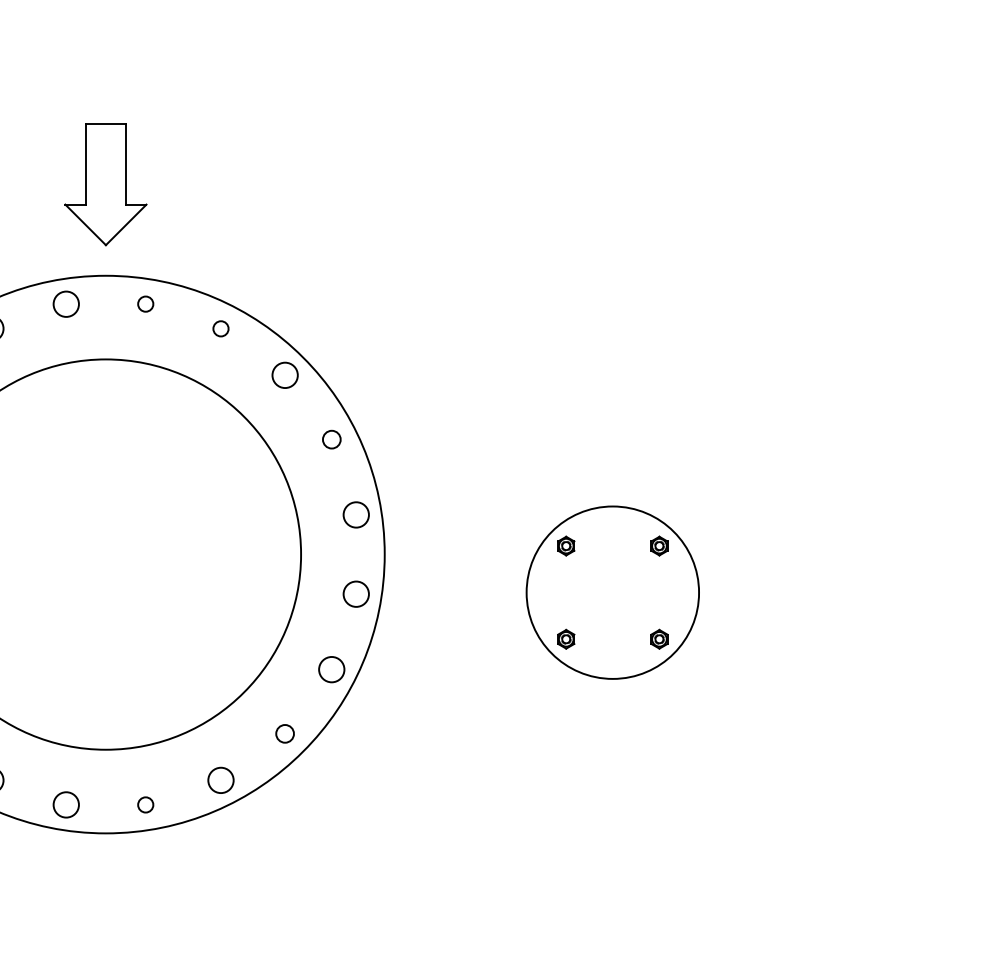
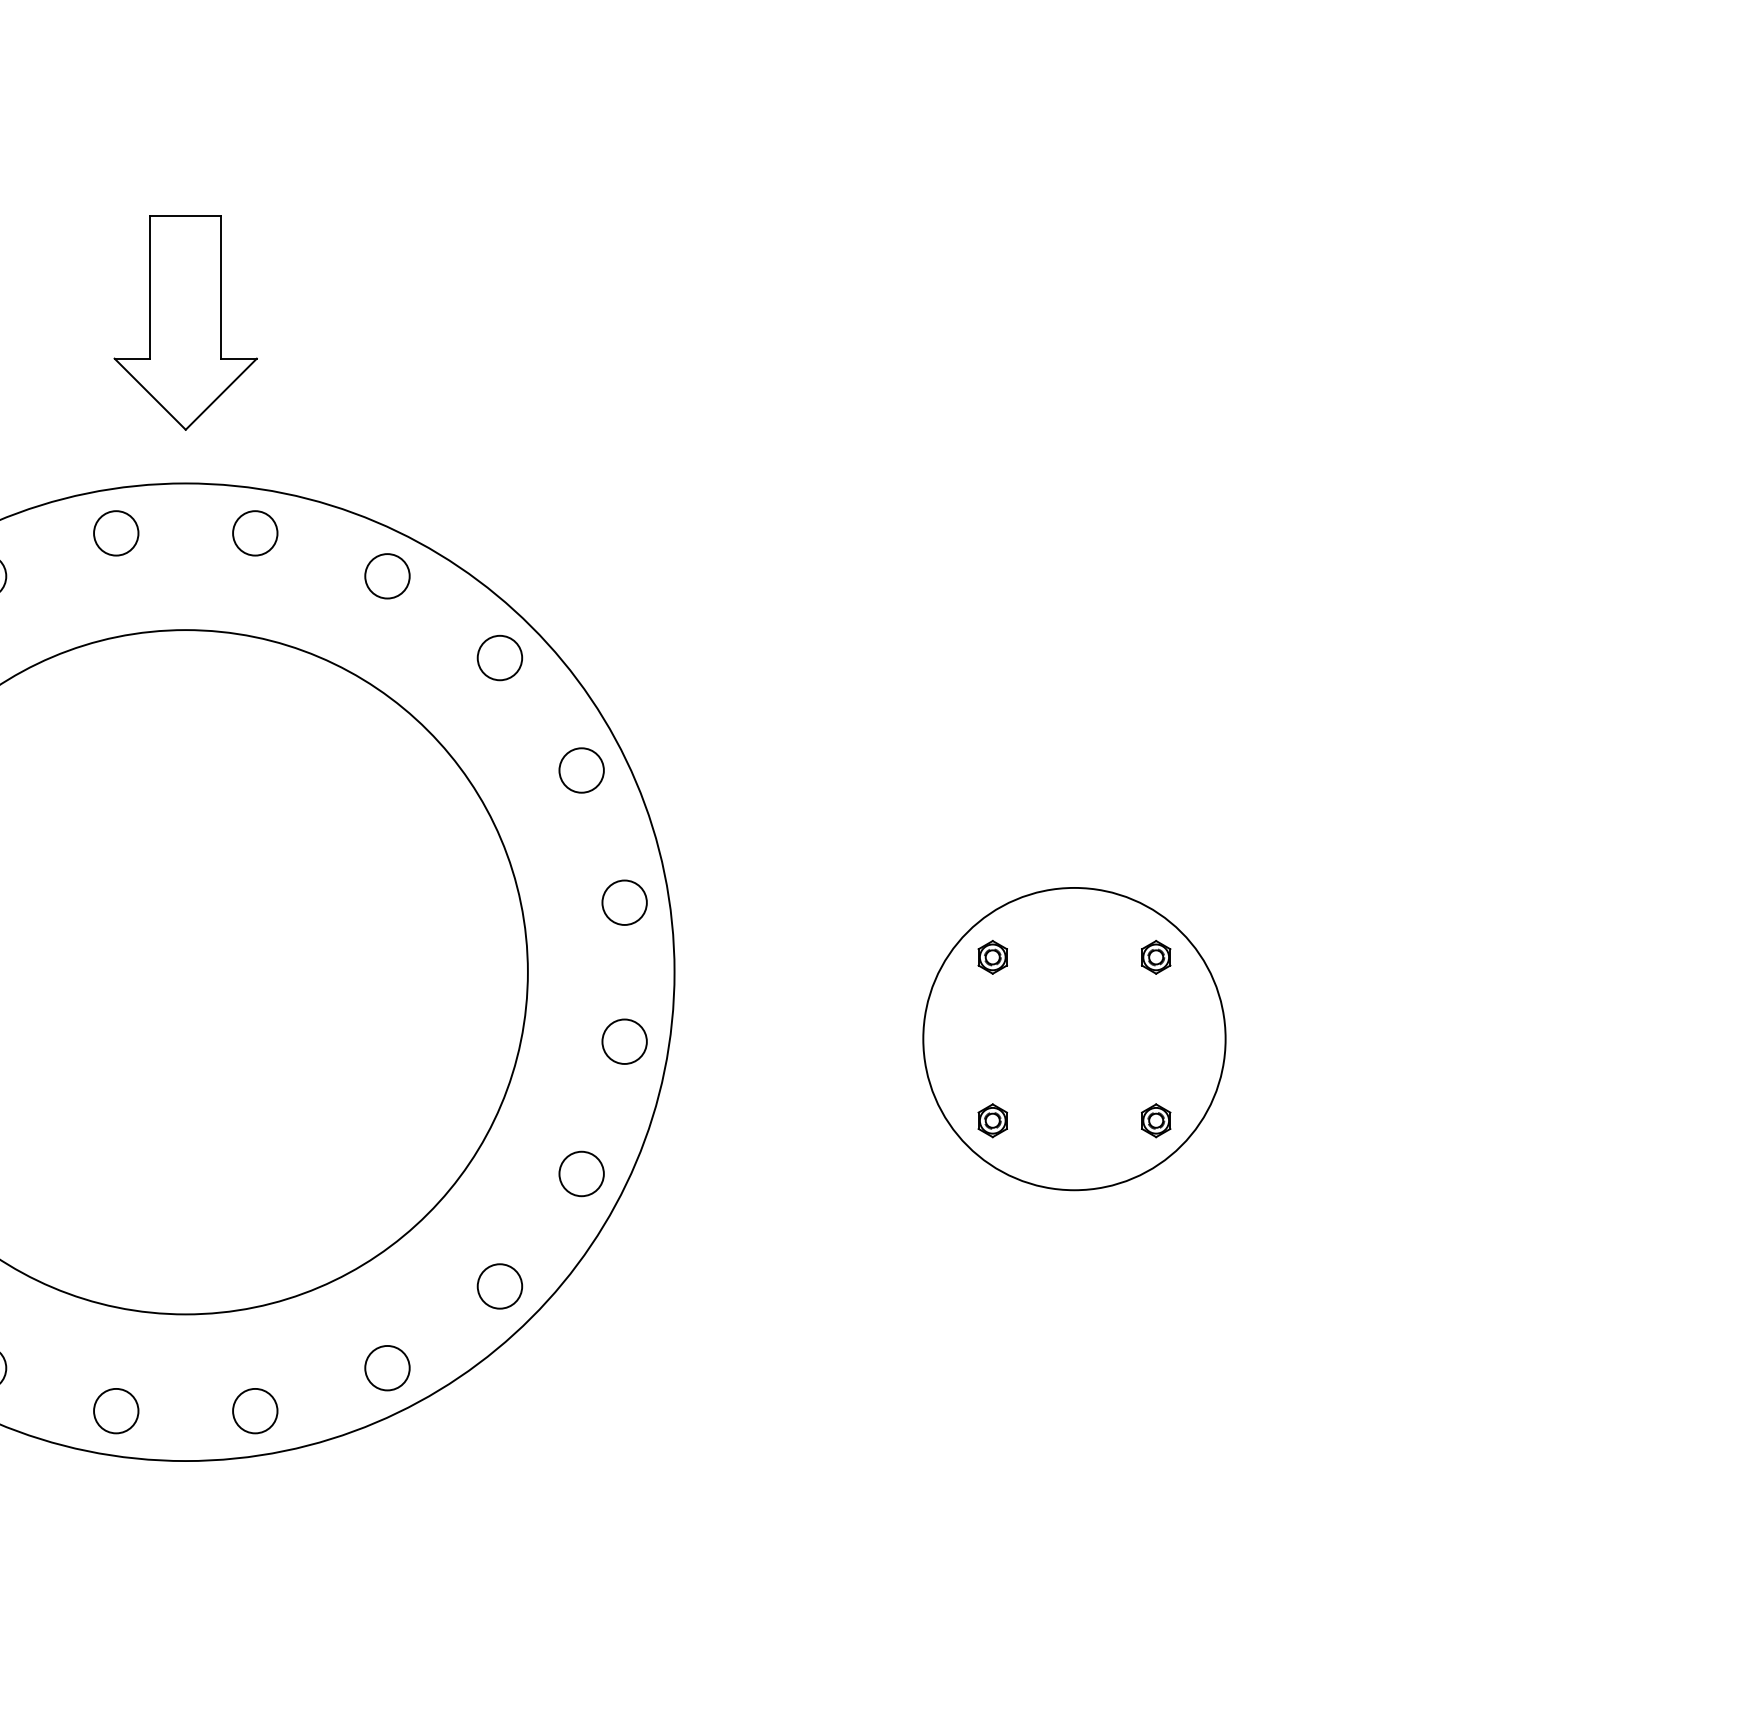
circle: (145, 303) -> (255, 532), size x1.67
circle: (220, 328) -> (386, 575), size x1.67
circle: (331, 439) -> (581, 770), size x1.43
circle: (284, 733) -> (498, 1285), size x1.43
circle: (145, 804) -> (255, 1410), size x1.67

